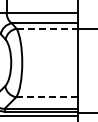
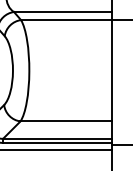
line: (47, 28) -> (66, 19), dashed -> solid
line: (47, 97) -> (66, 121), dashed -> solid

